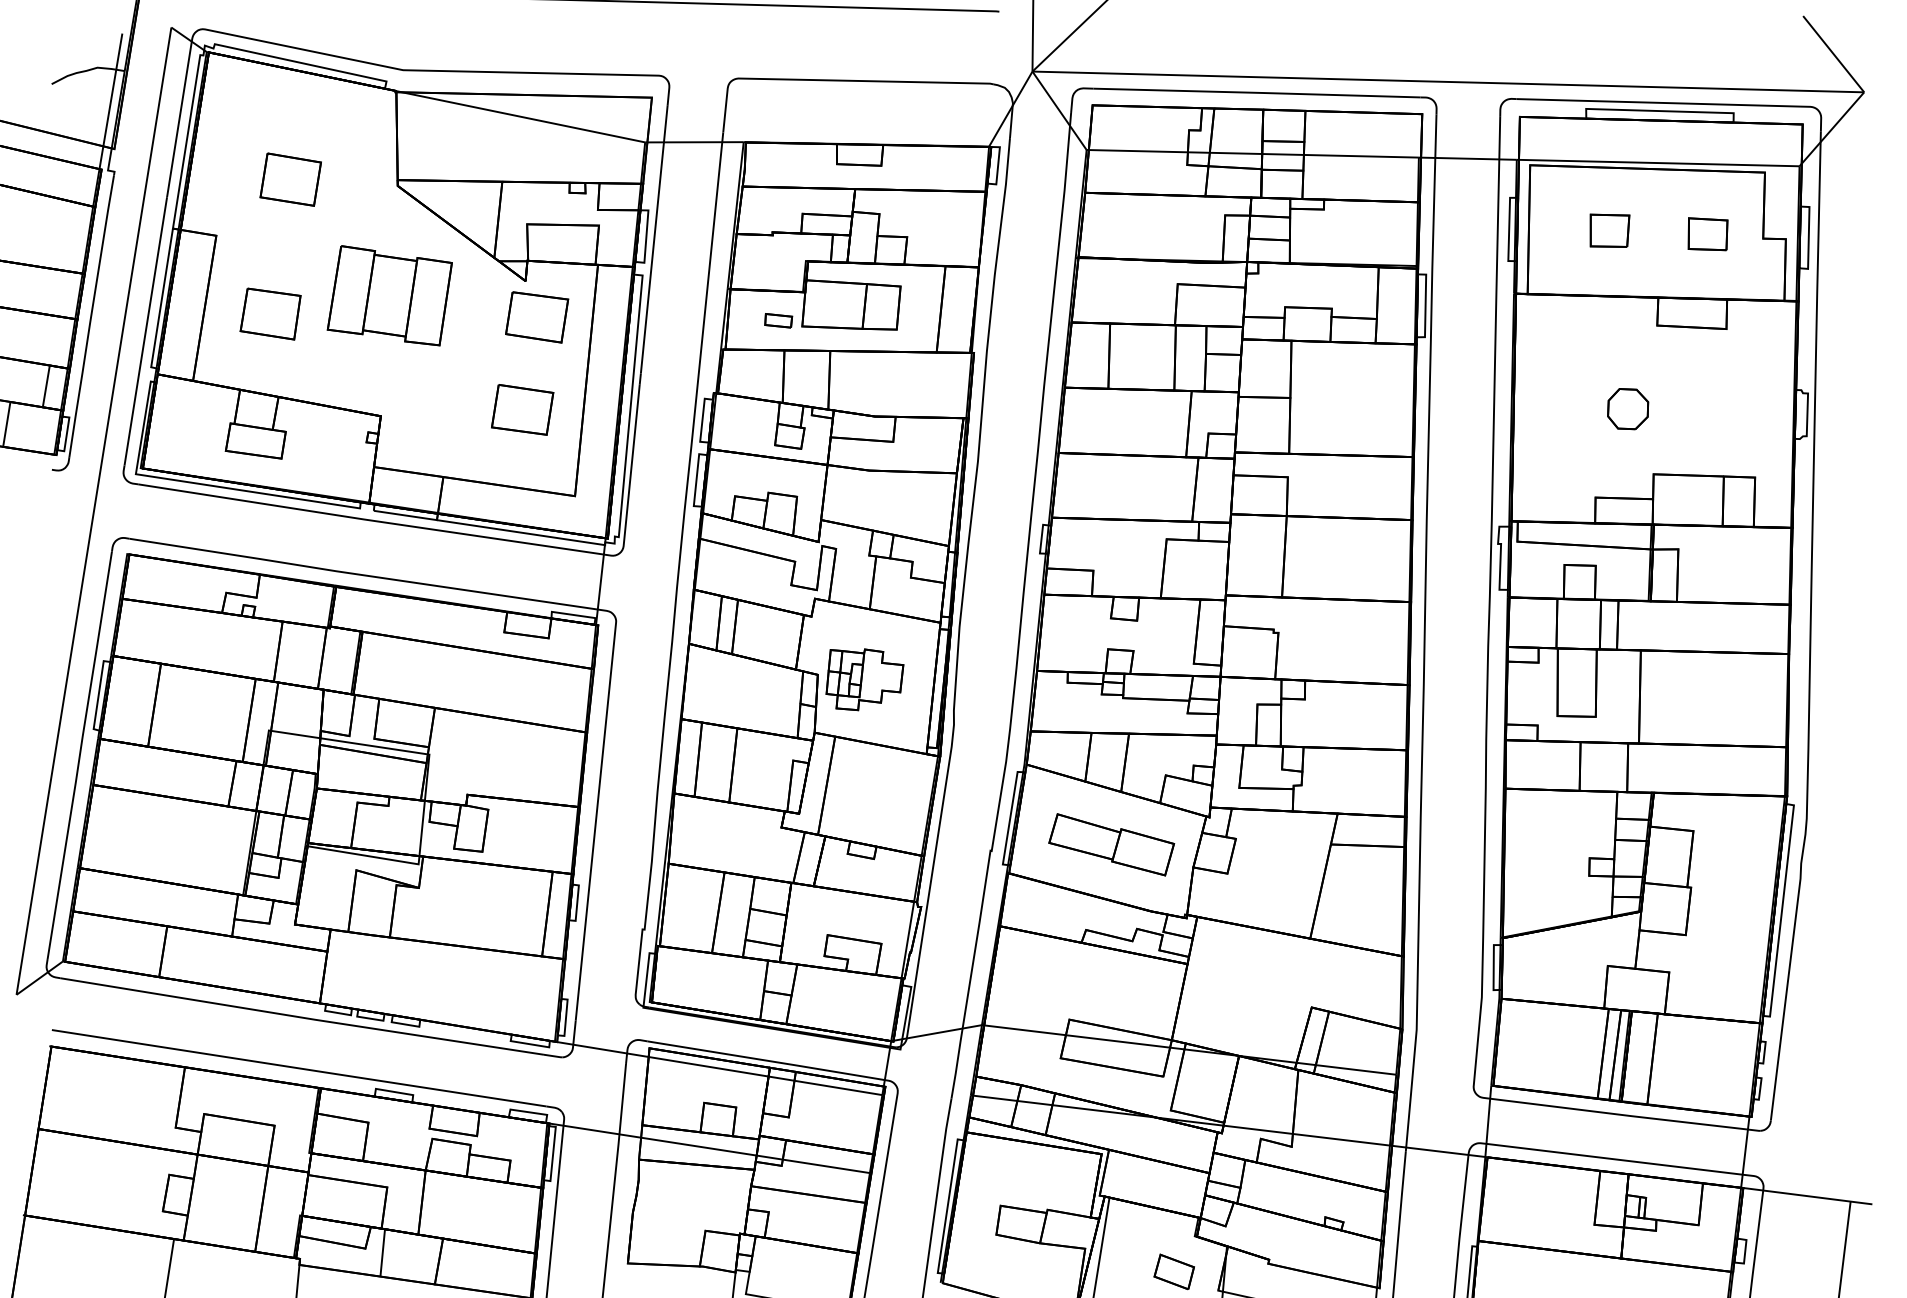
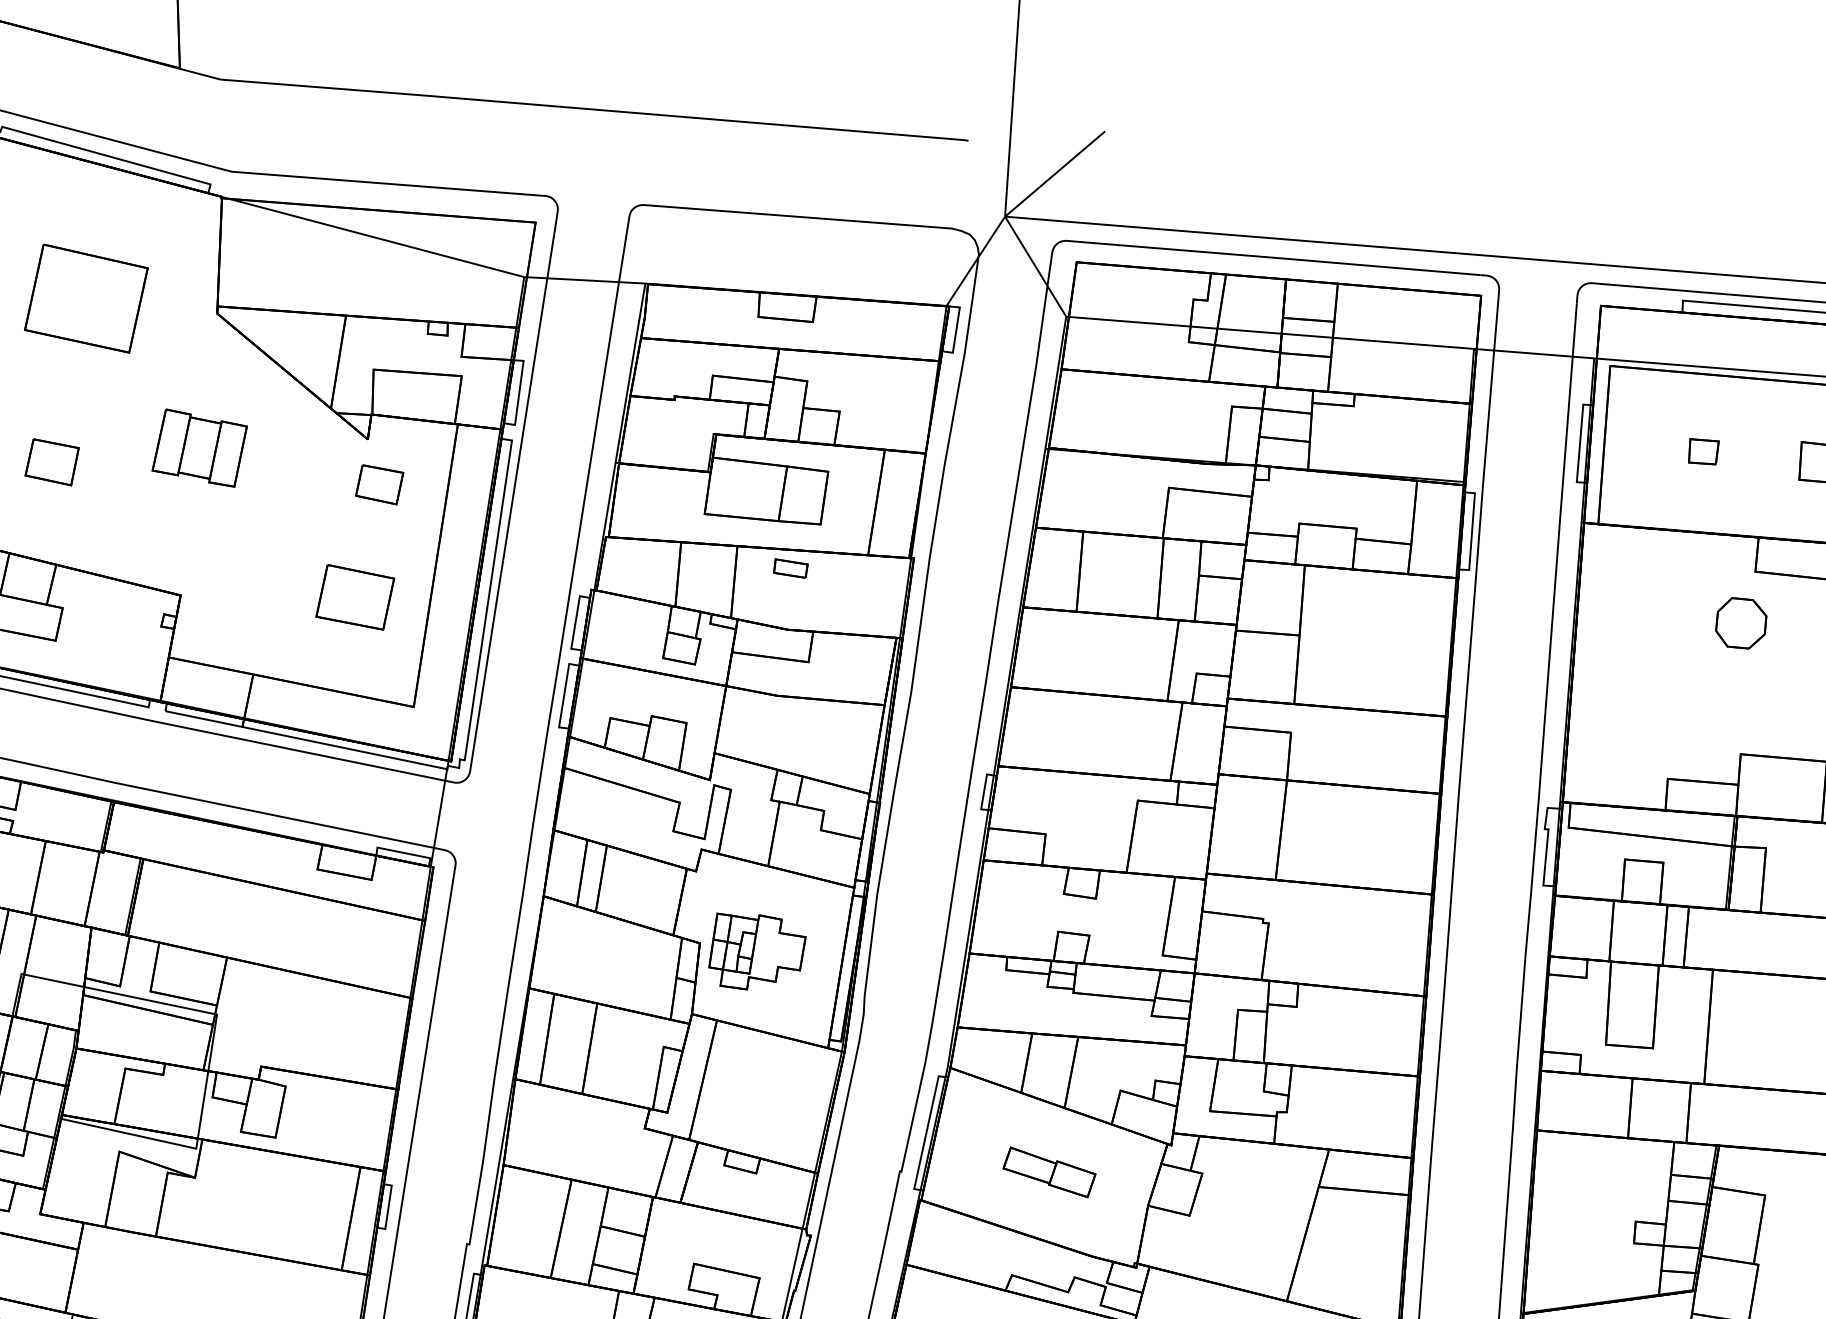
part: (290, 179) -> (85, 298), size x1.6
part: (1609, 230) -> (1703, 451), size x0.6
part: (389, 295) -> (199, 447), size x0.6
part: (270, 313) -> (52, 461), size x0.7
part: (537, 317) -> (379, 484), size x0.6
part: (778, 320) -> (790, 568), moved
part: (1628, 409) -> (1741, 623), moved
part: (1111, 844) -> (1049, 1171), size x0.6

